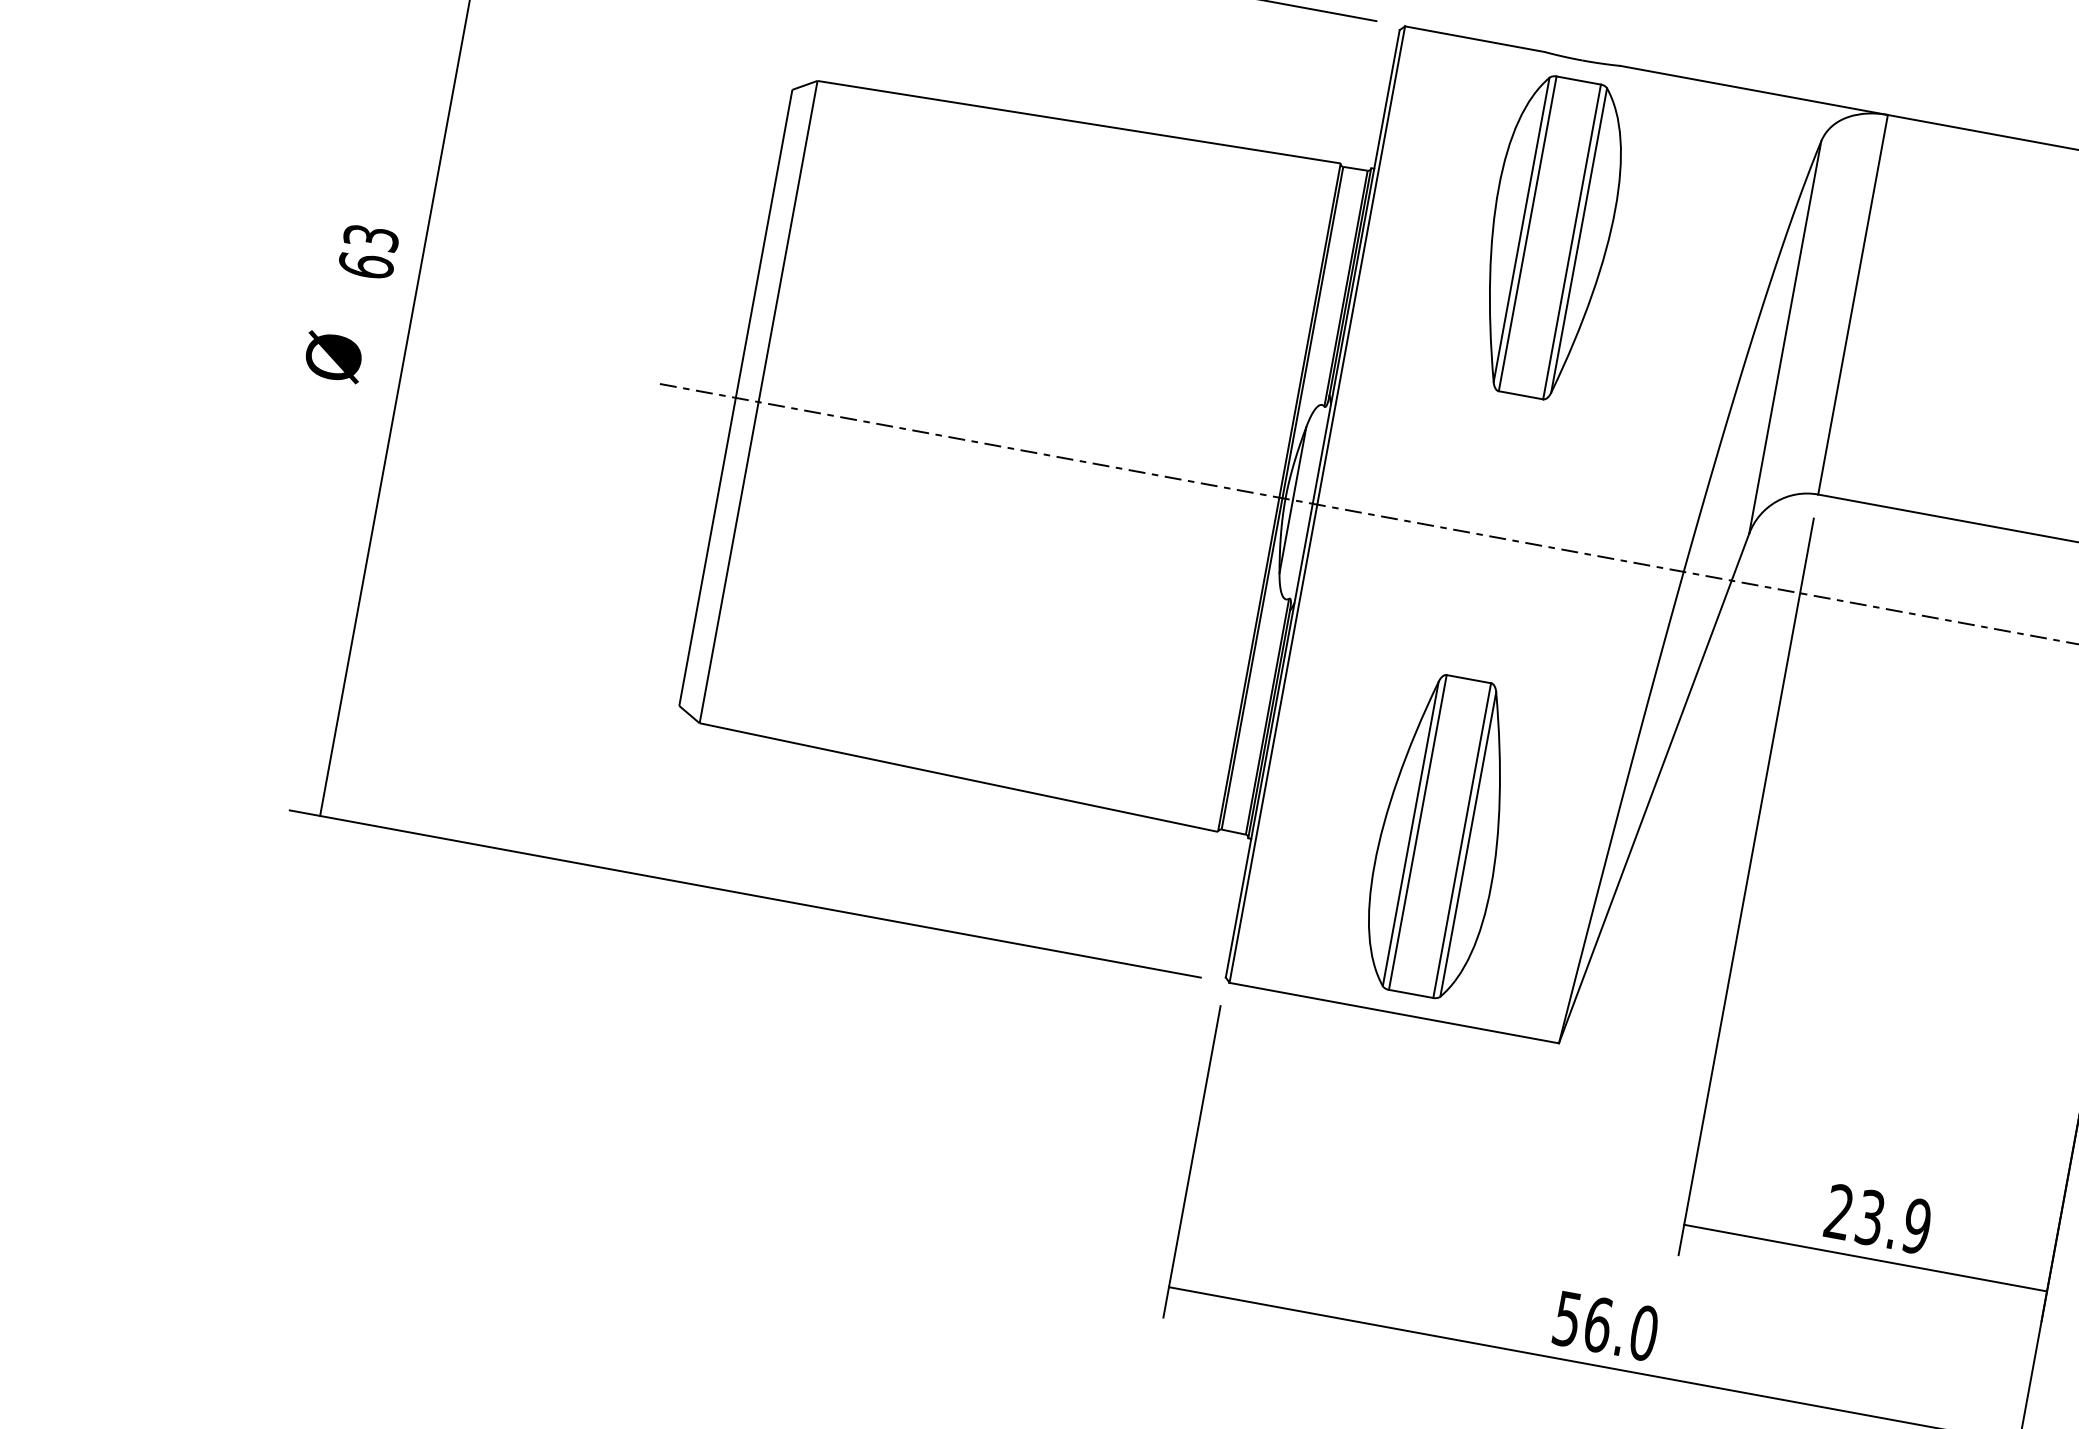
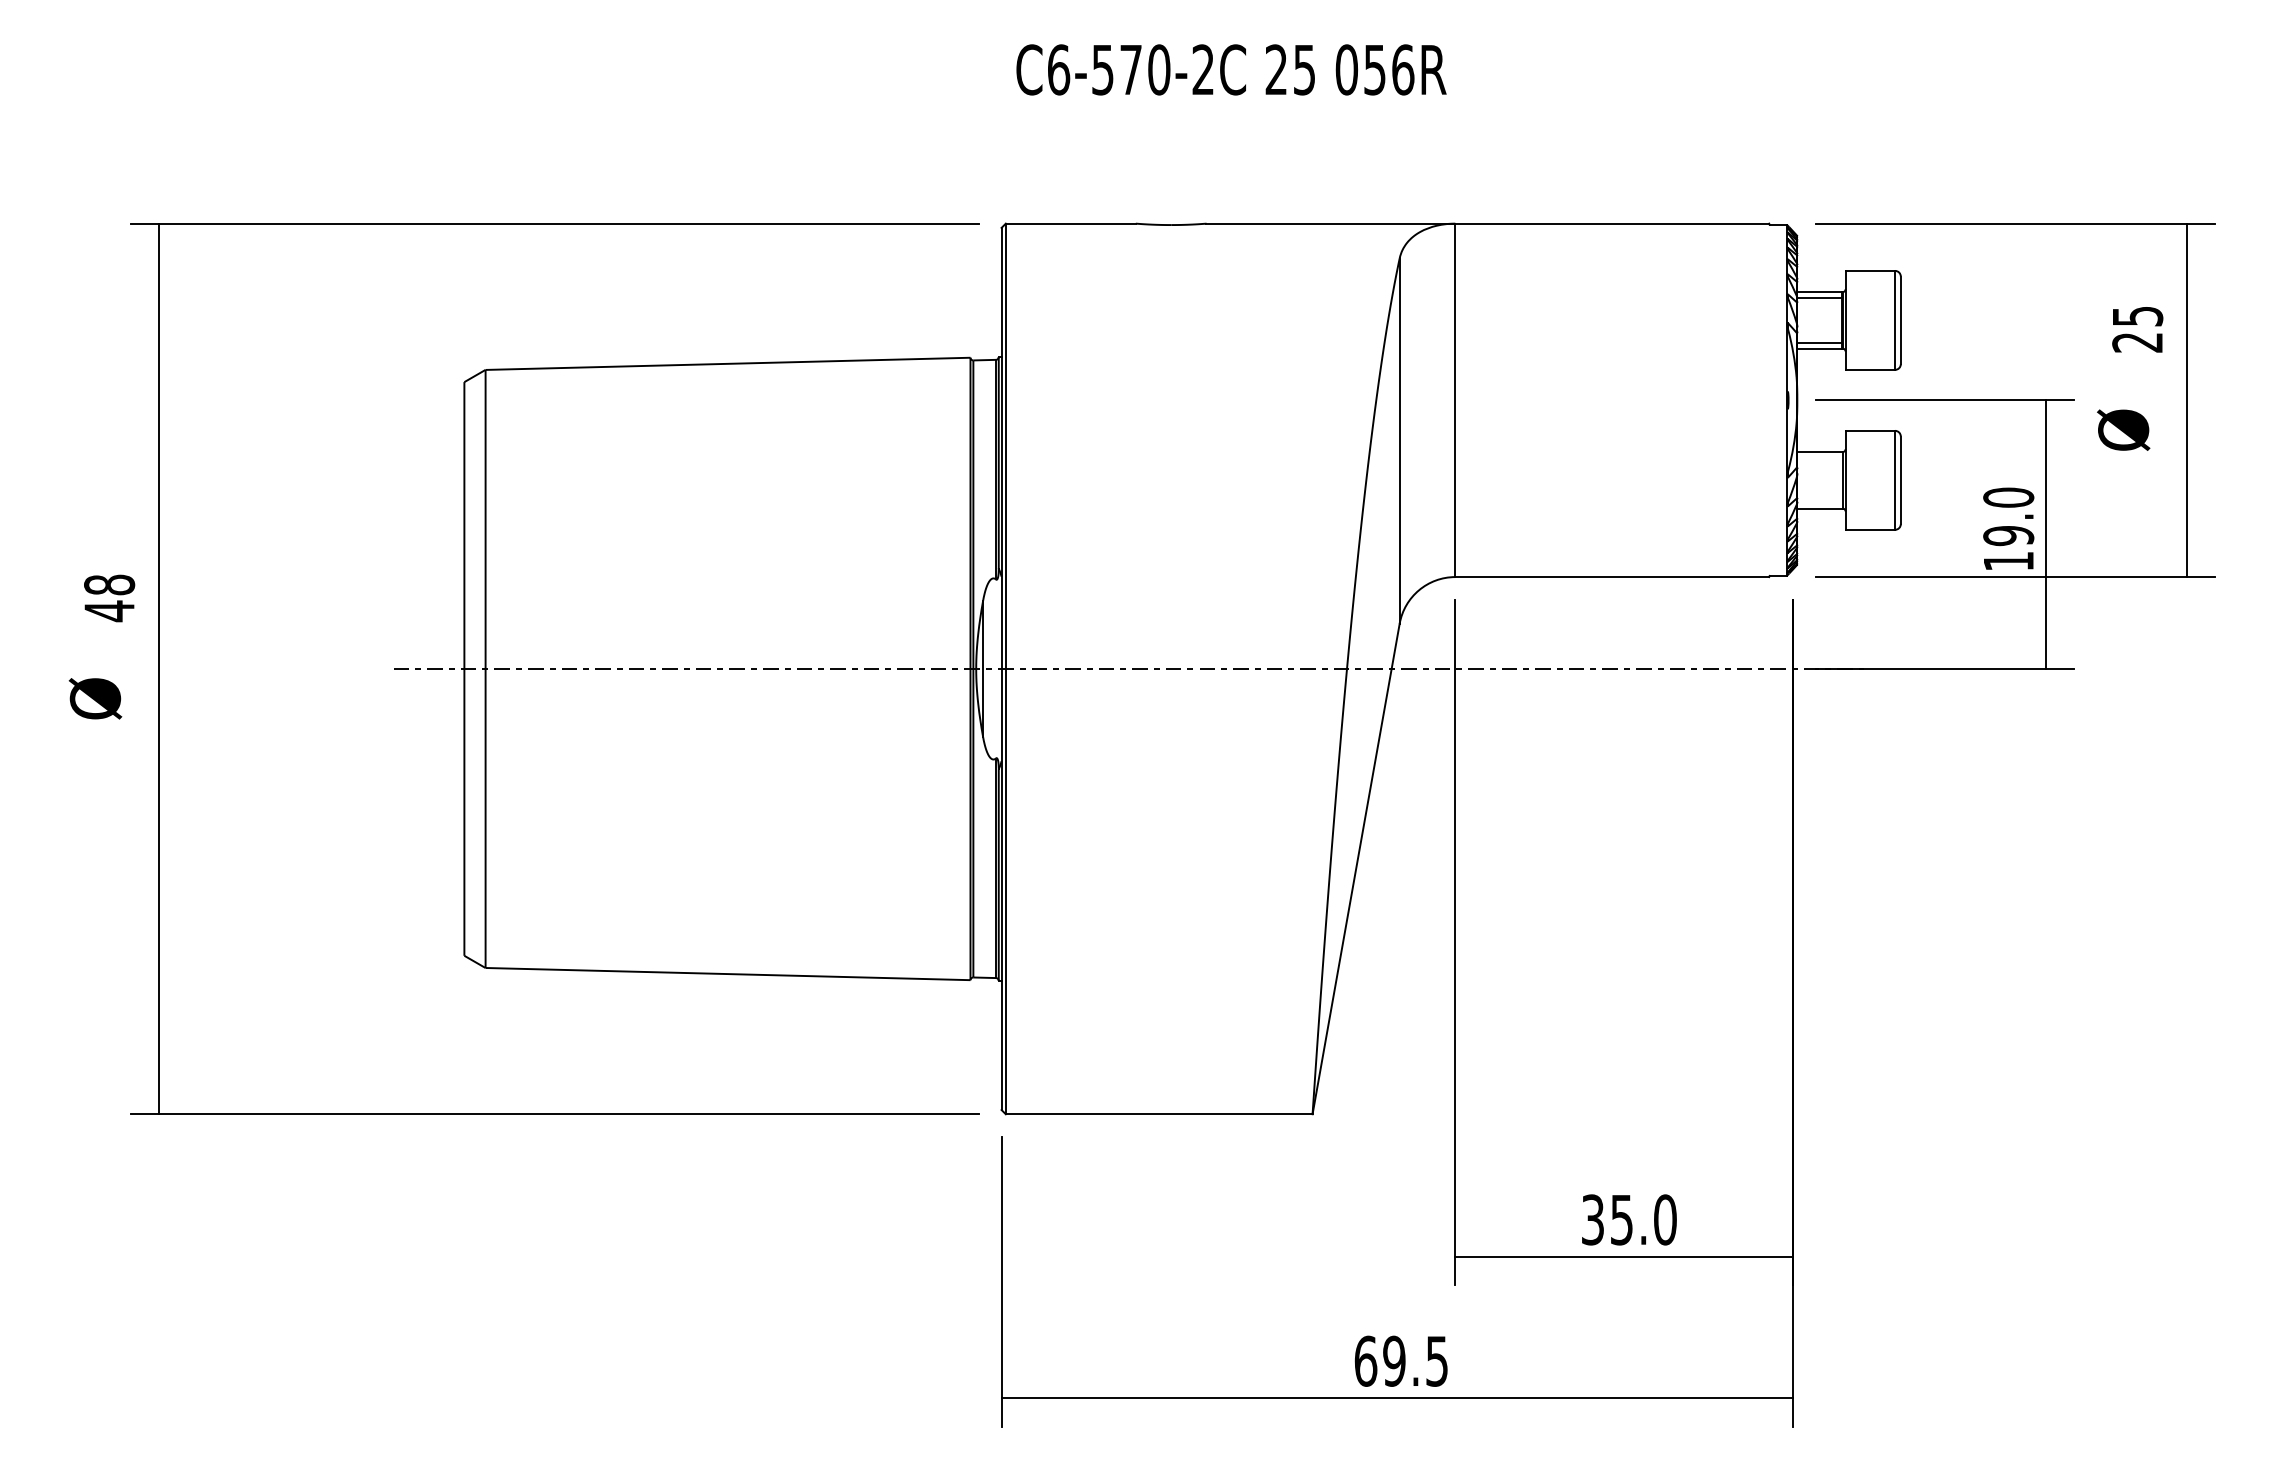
part: (1550, 237) -> (1171, 389), removed
text: (368, 252) -> (109, 598), 63 -> 48
part: (1440, 836) -> (1171, 947), removed
text: (1878, 1218) -> (1629, 1219), 23.9 -> 35.0
text: (1605, 1325) -> (1401, 1360), 56.0 -> 69.5

